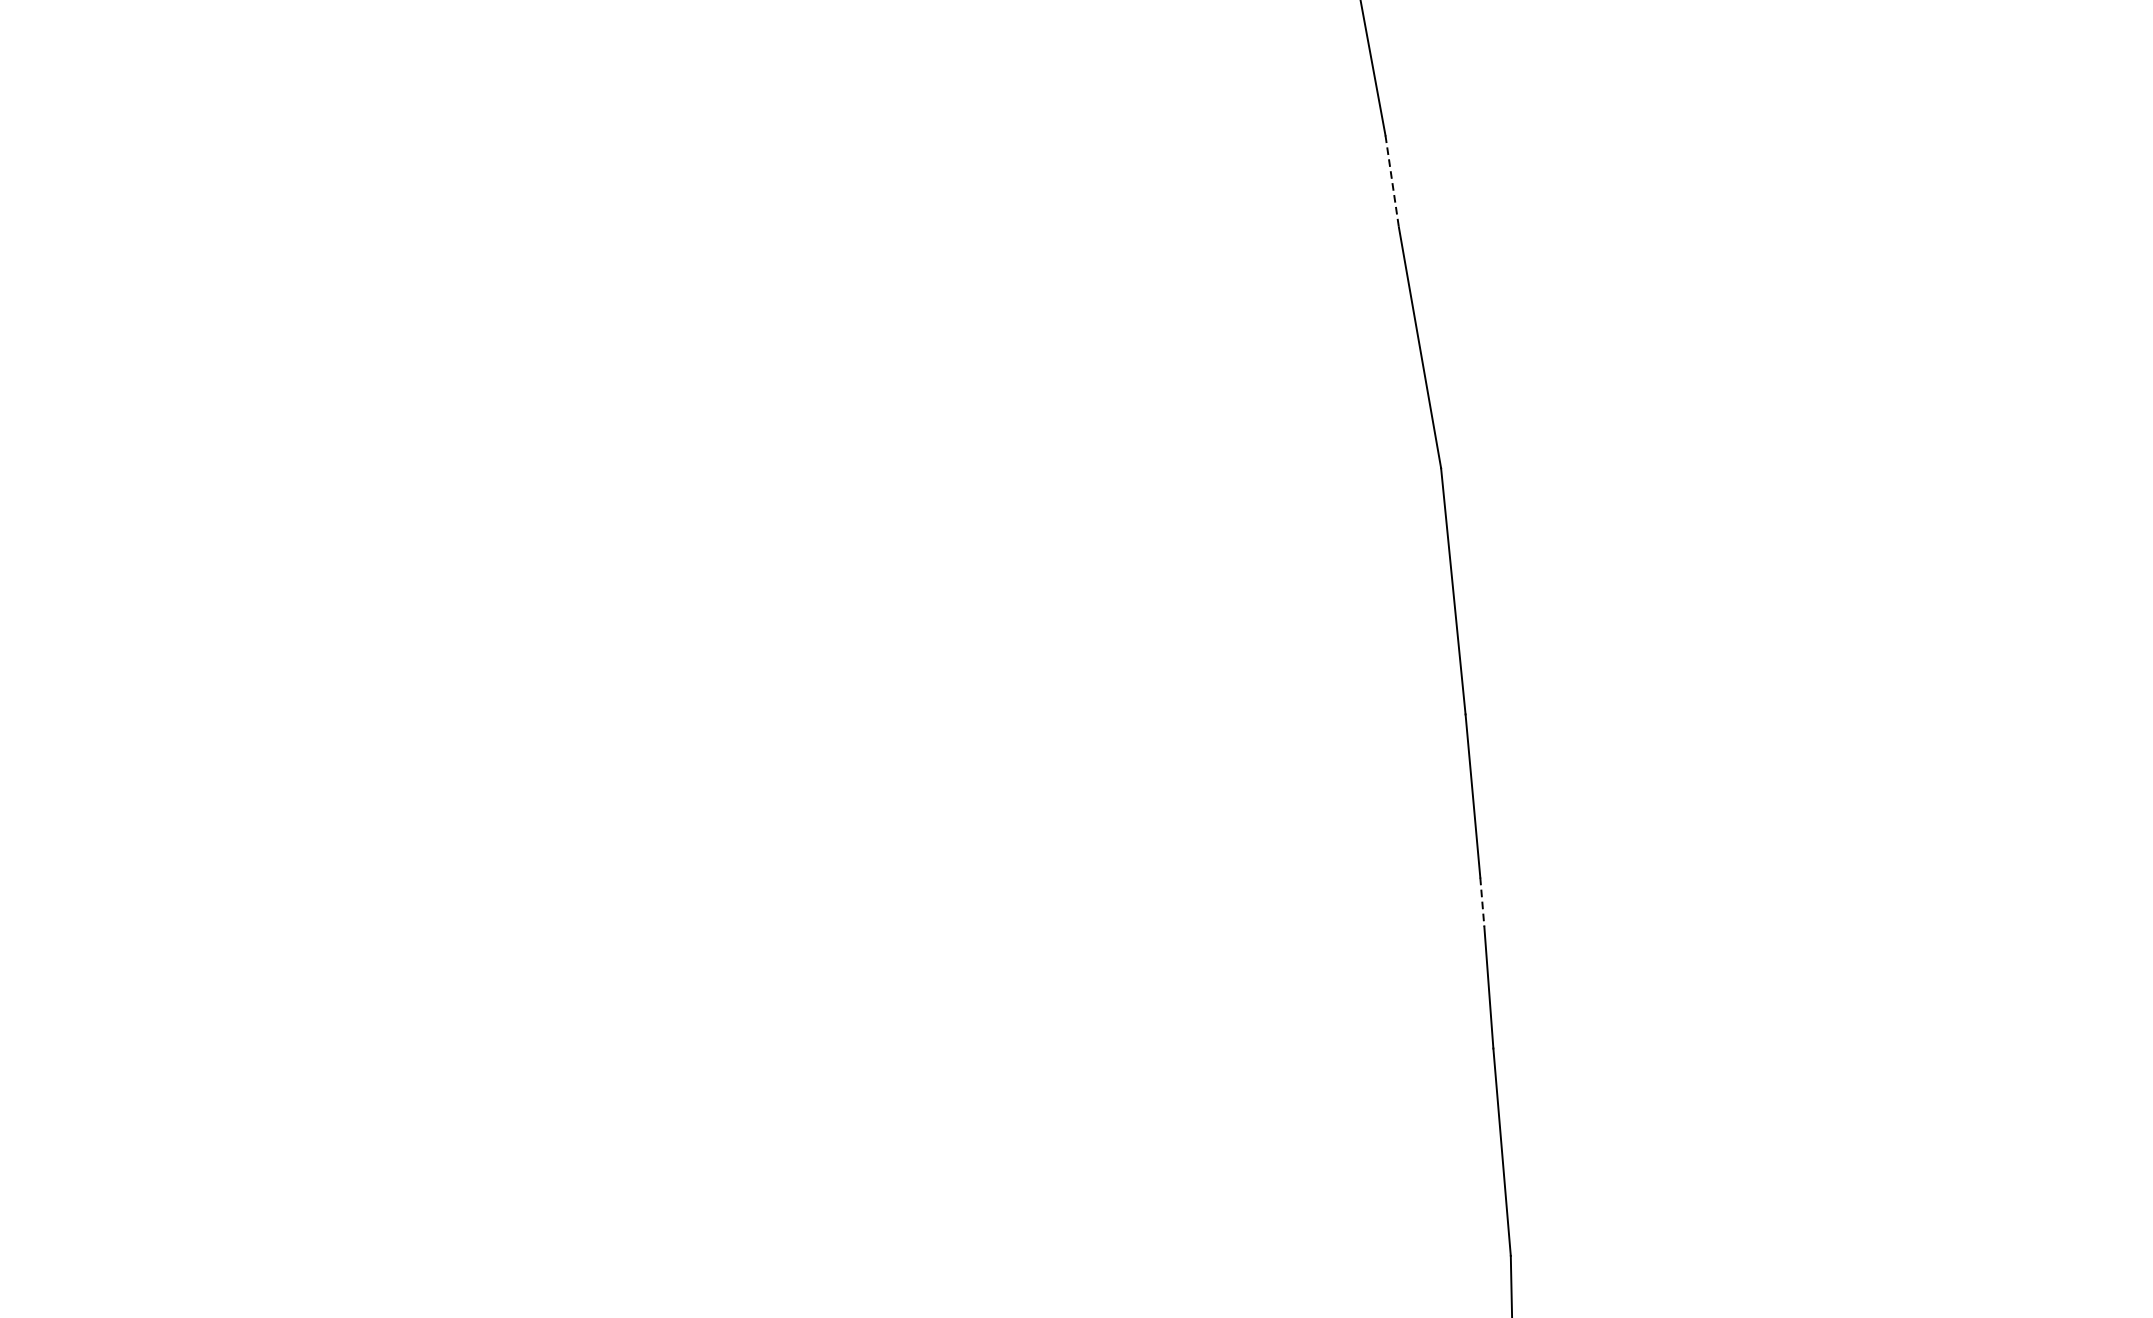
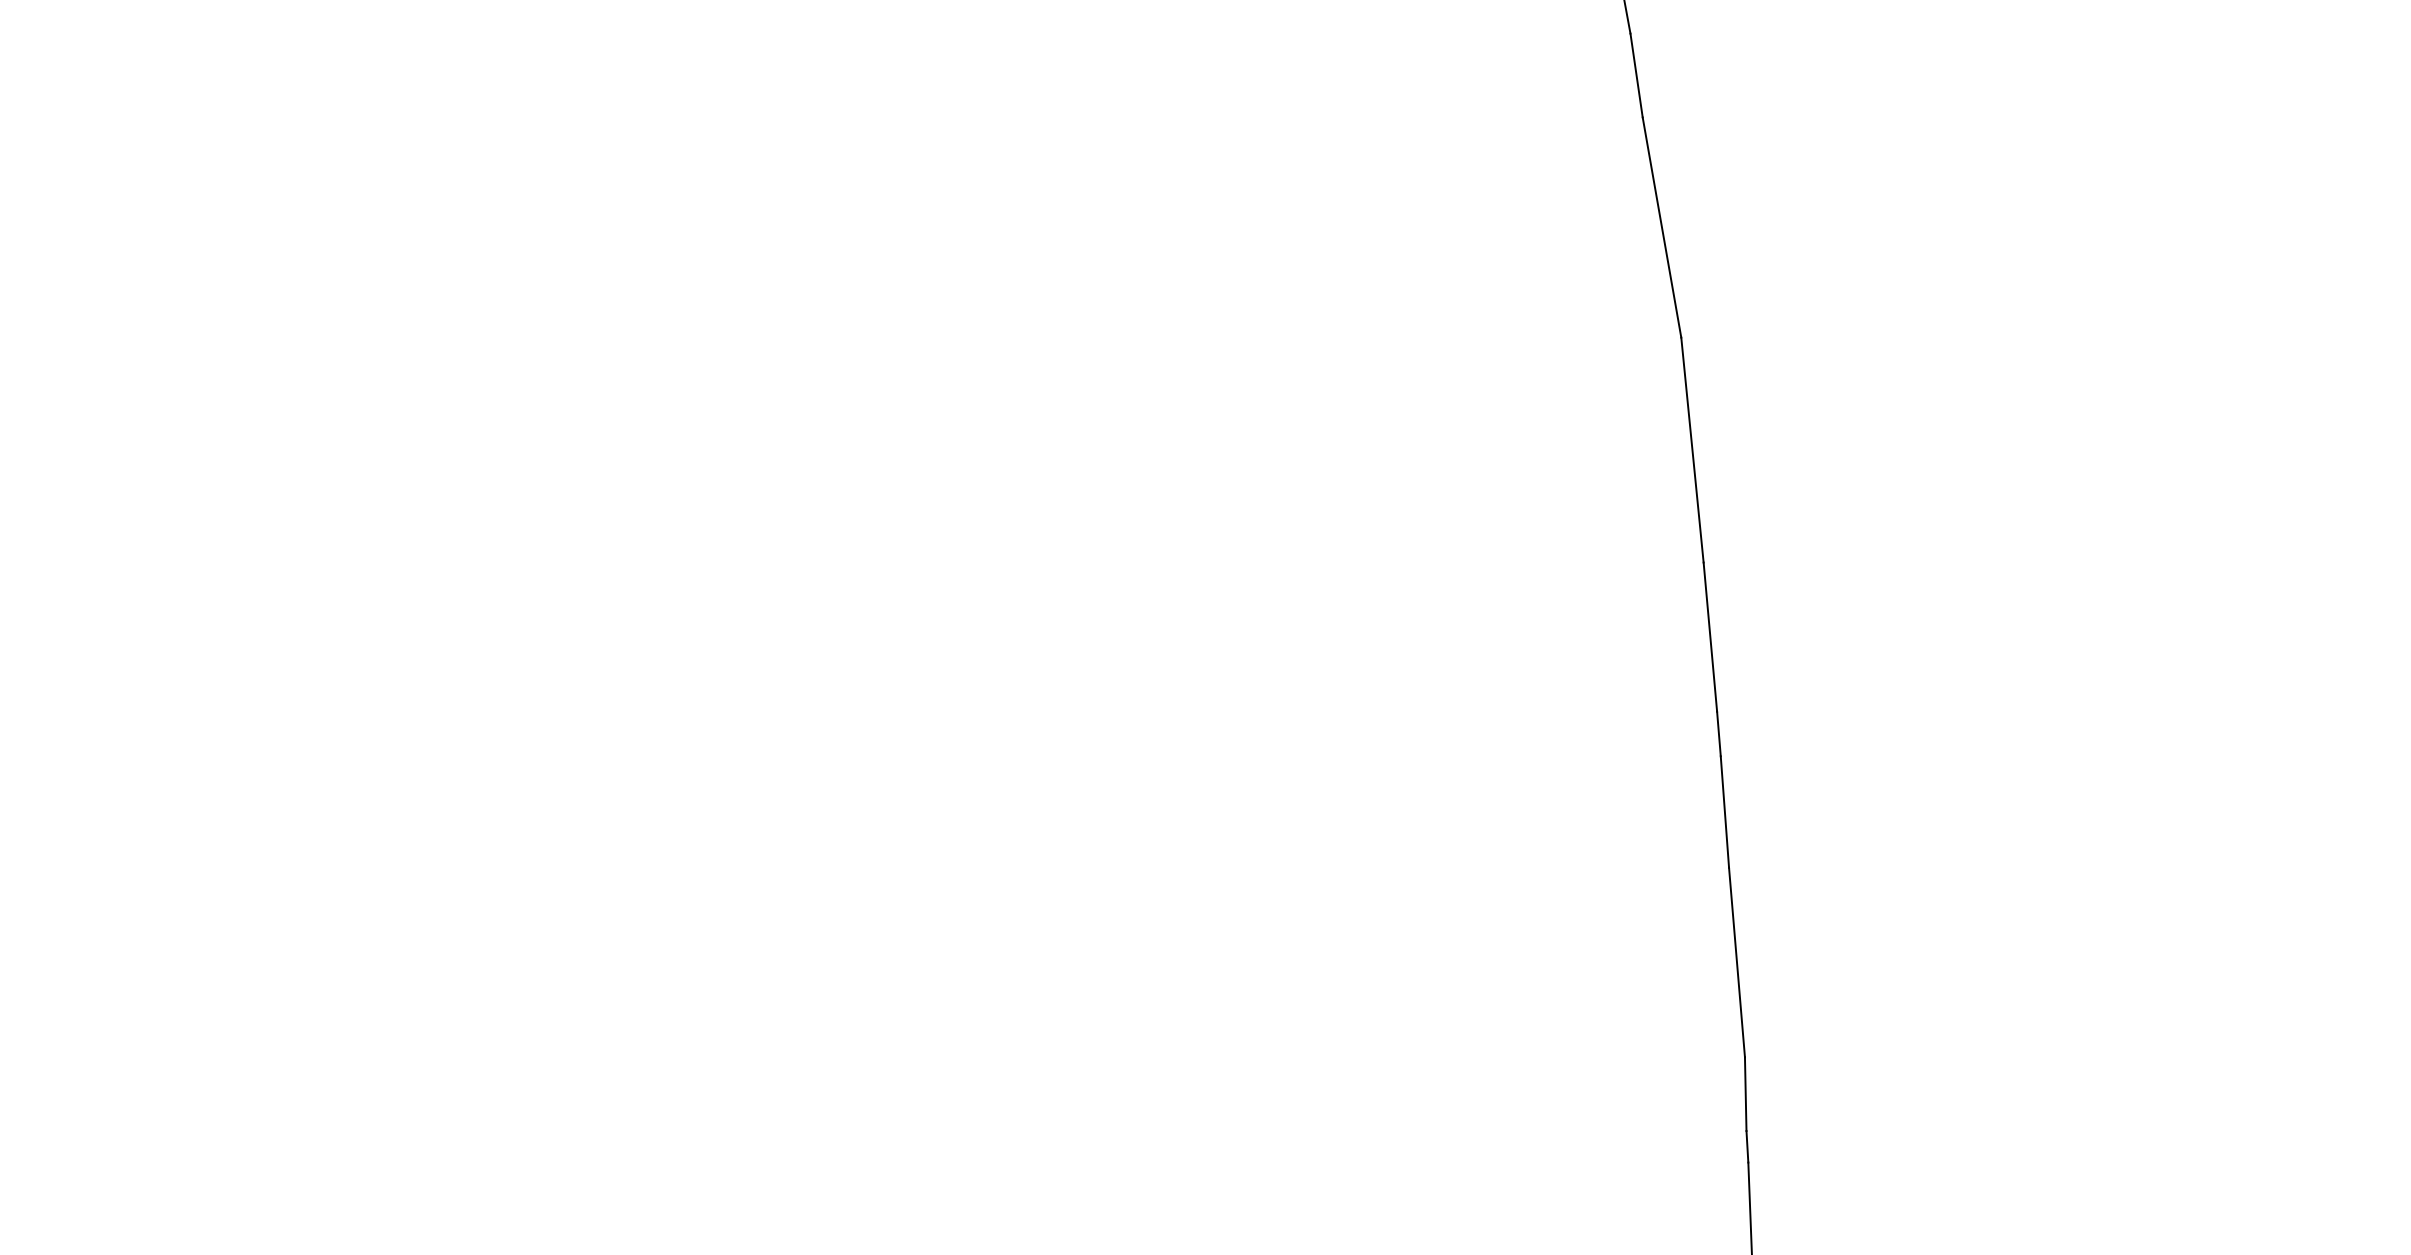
line: (1392, 182) -> (1636, 76), dashed -> solid
line: (1481, 902) -> (1718, 734), dashed -> solid

